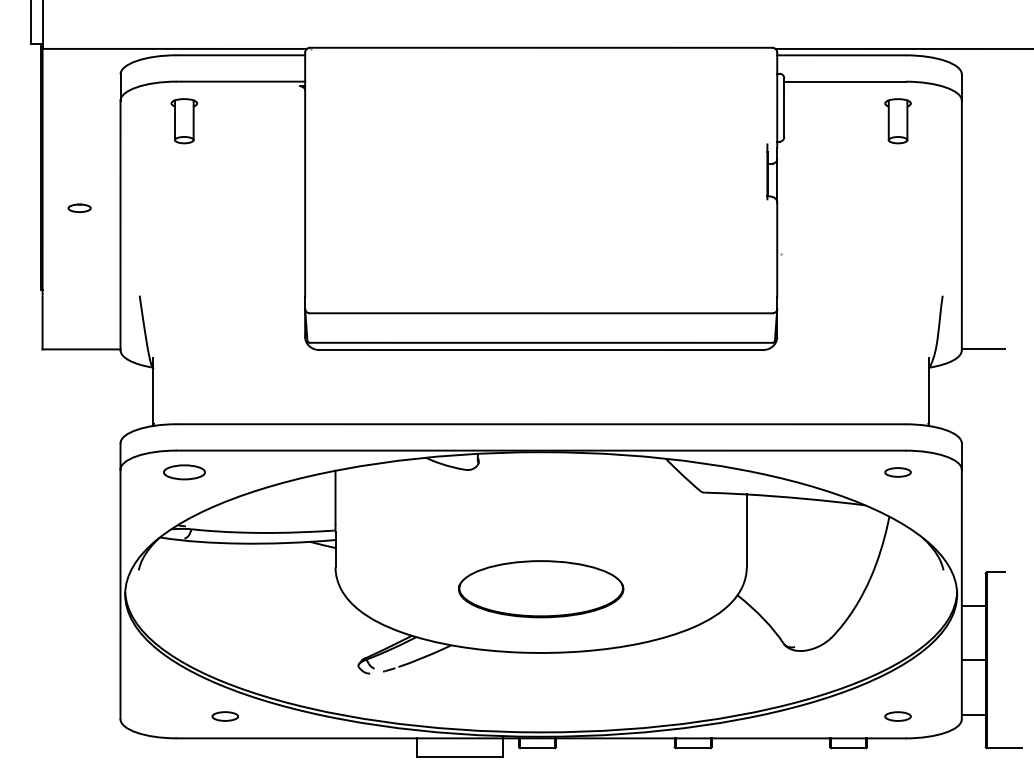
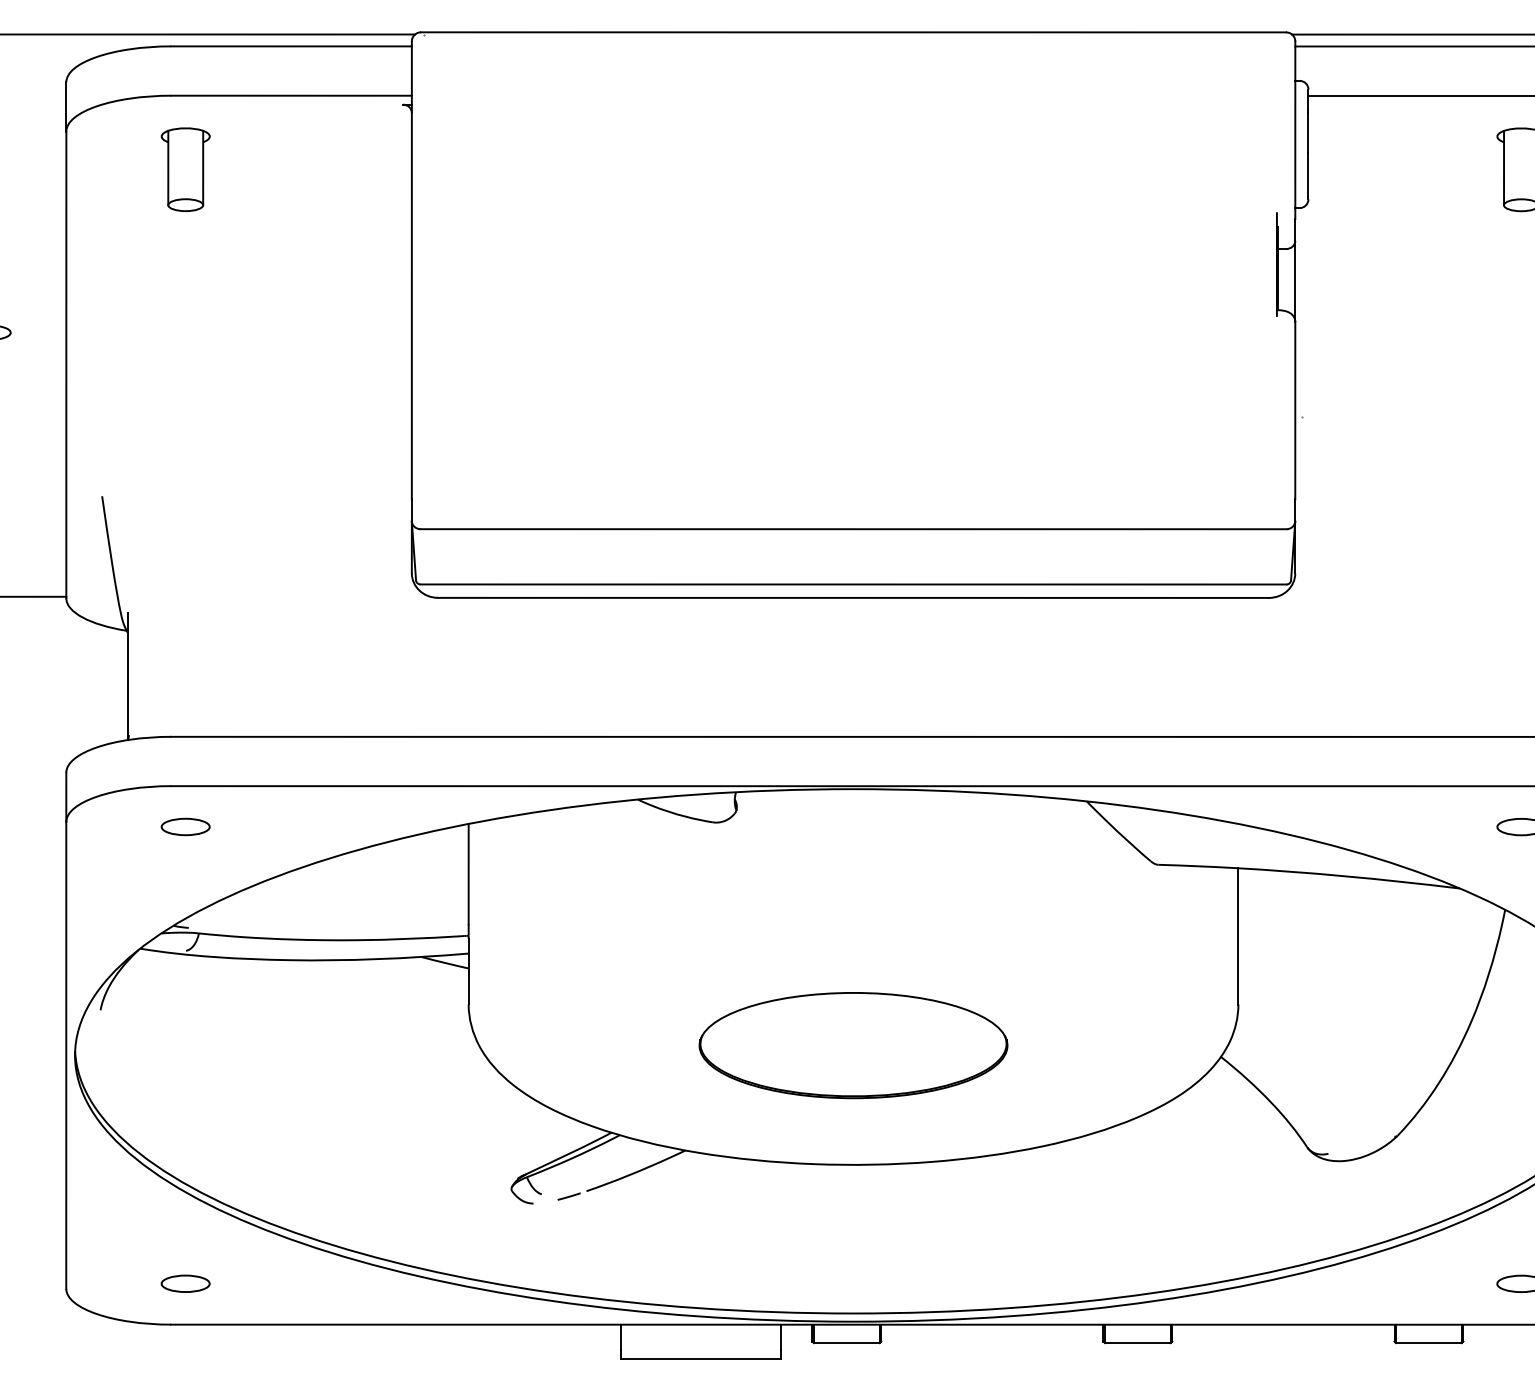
part: (183, 472) -> (184, 827), size x0.62
part: (224, 716) -> (184, 1283), moved

